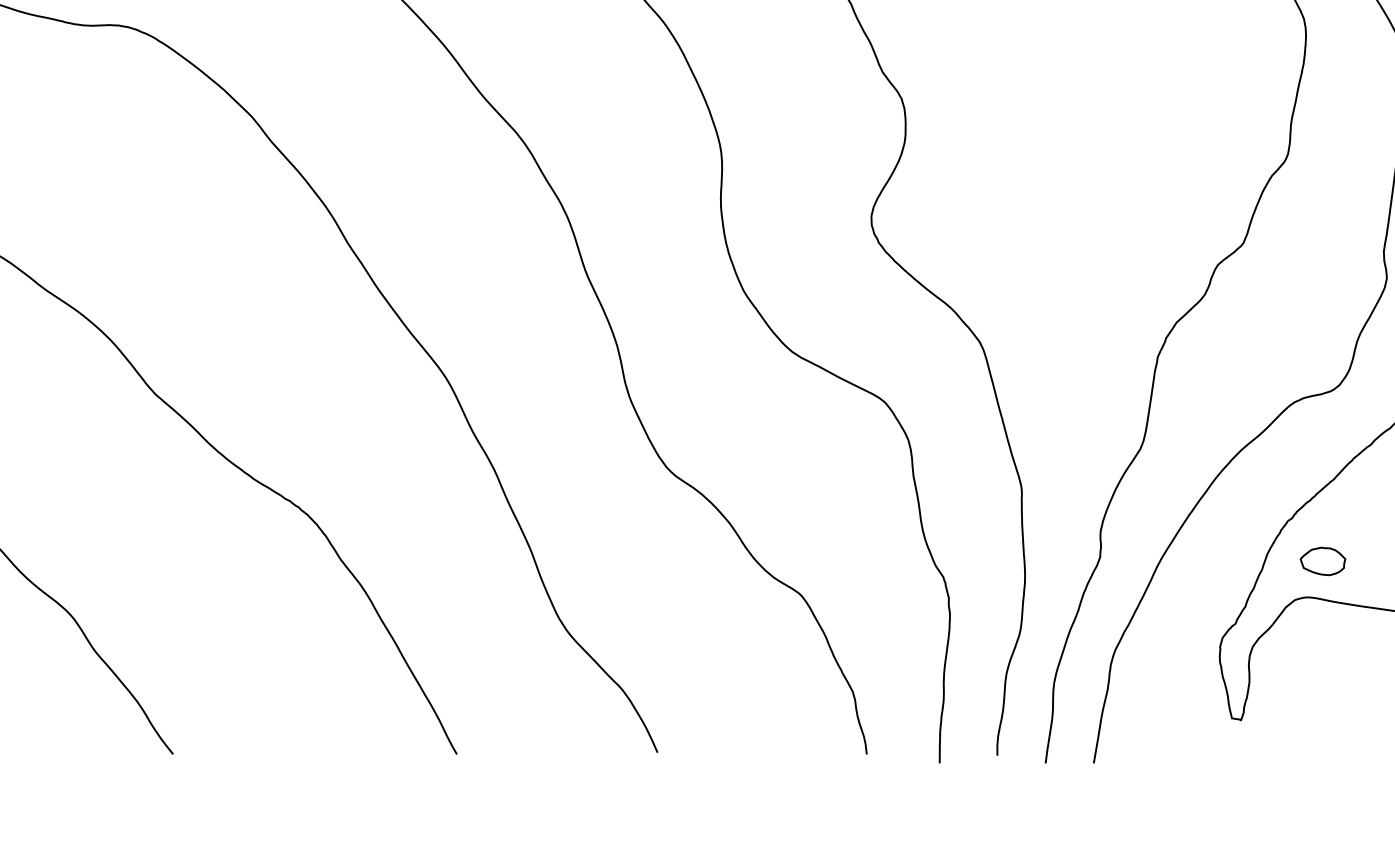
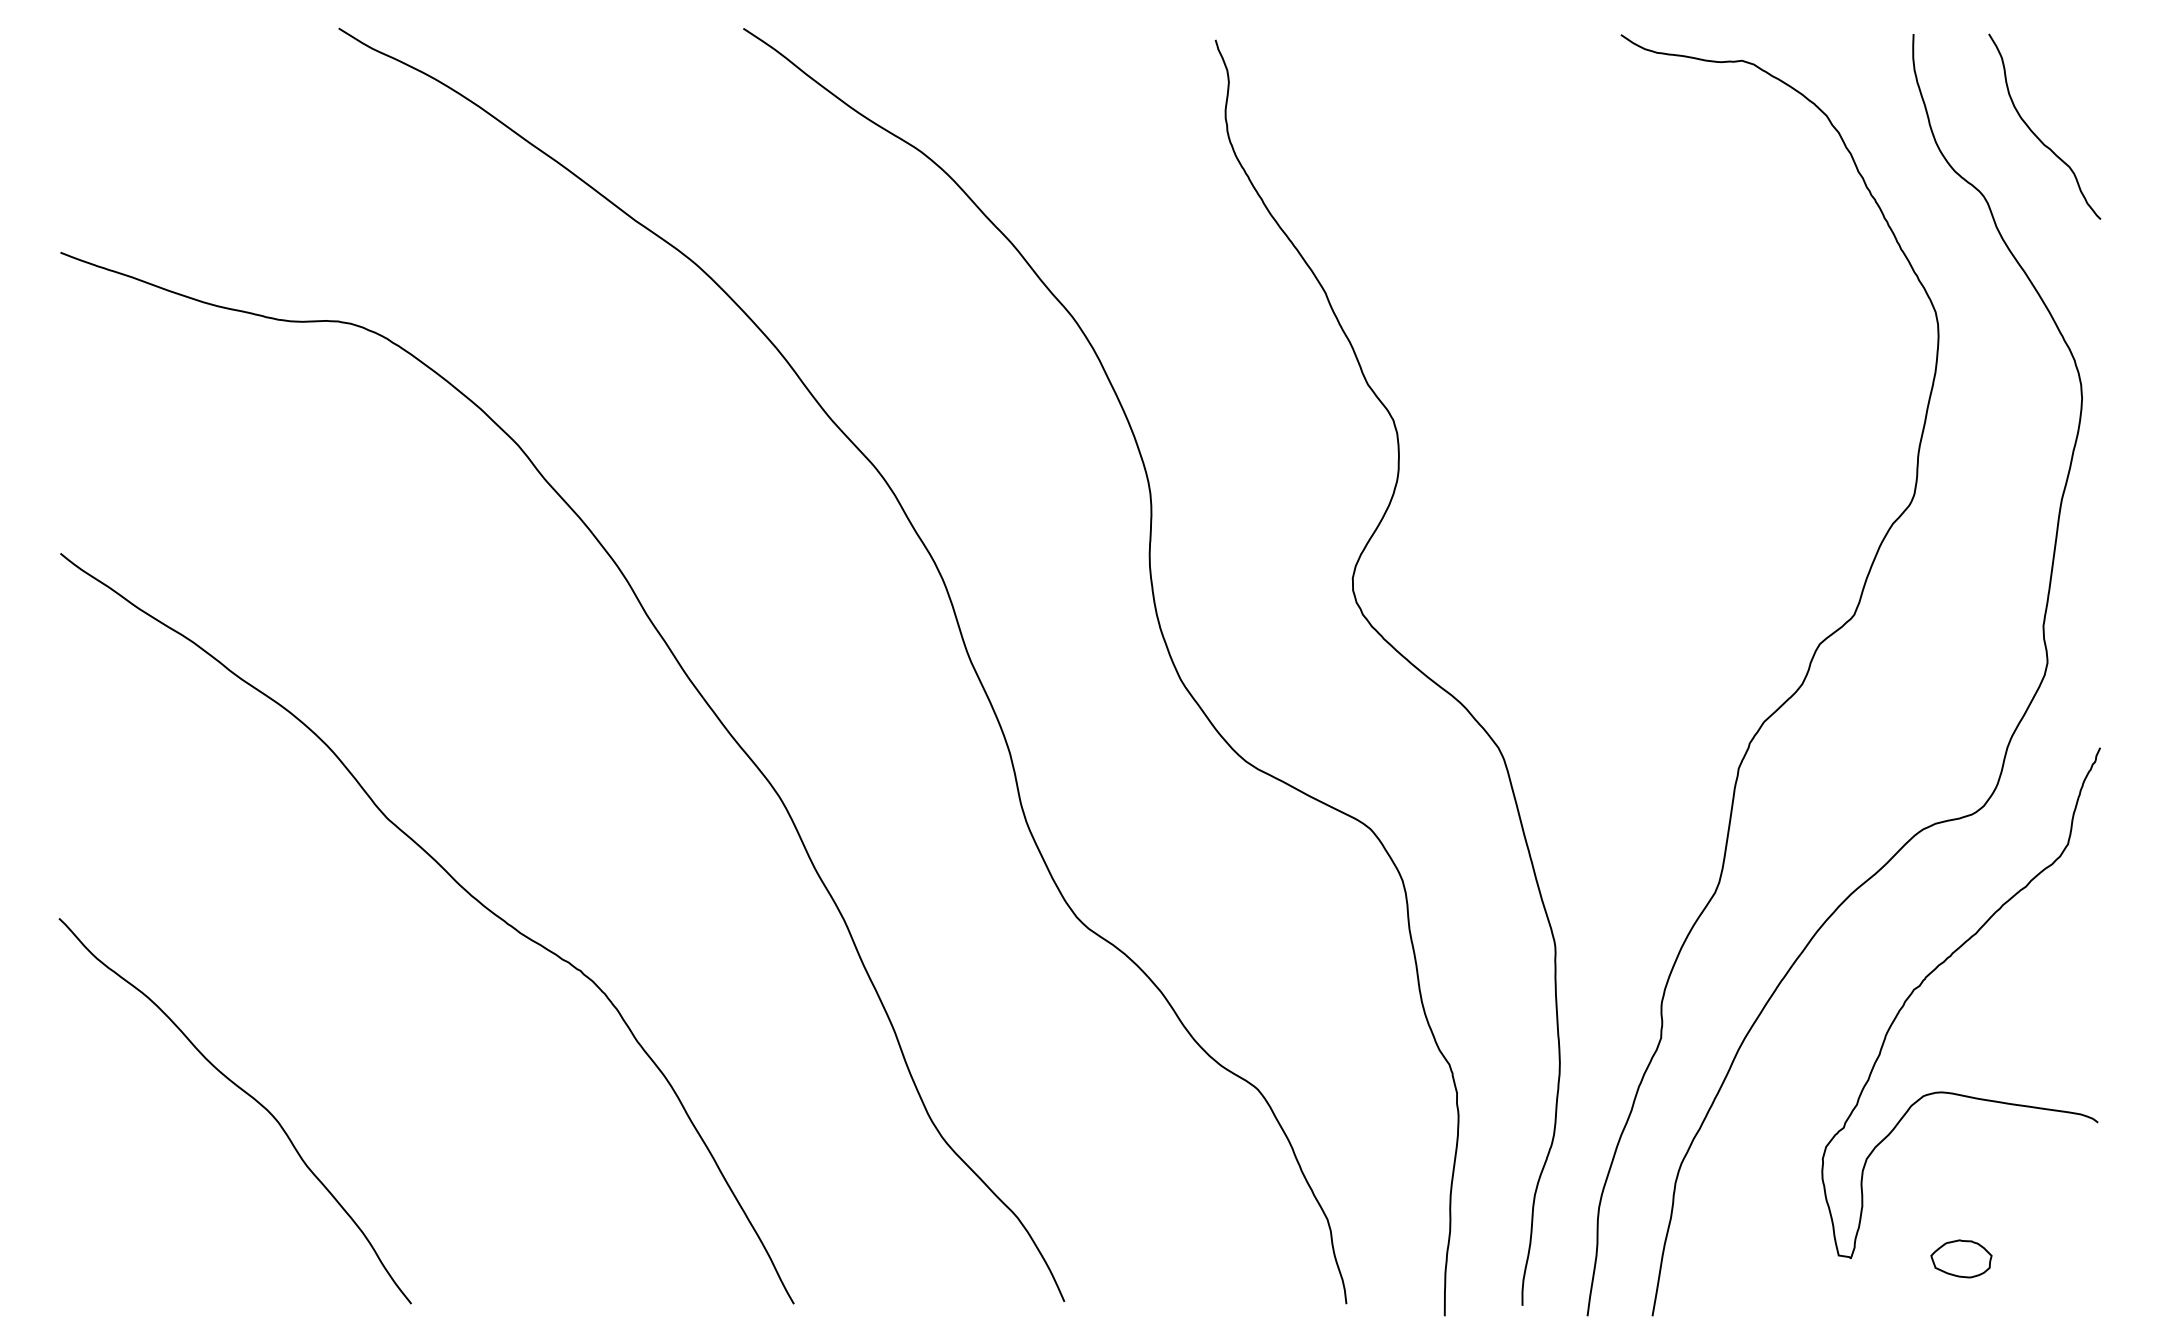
part: (1323, 561) -> (1961, 1258), moved

